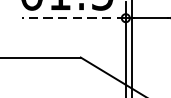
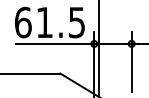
line: (73, 17) -> (54, 43), dashed -> solid

